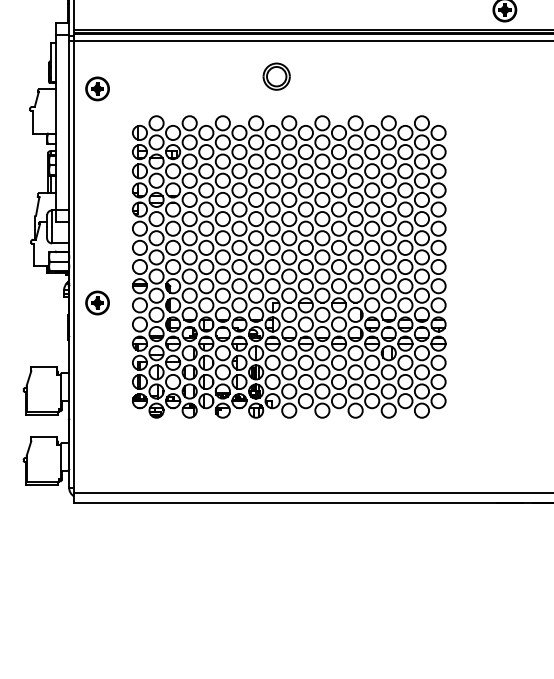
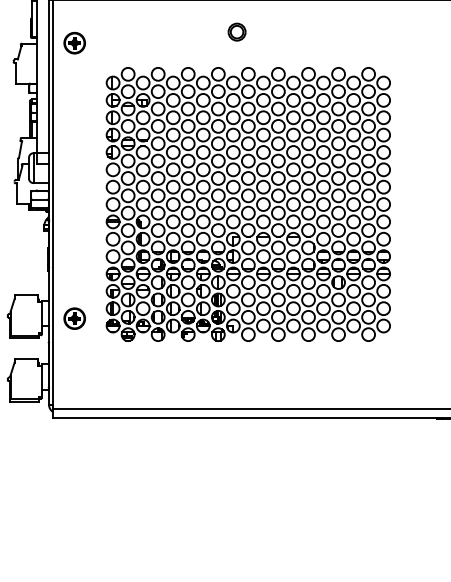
part: (276, 76) -> (236, 31), size x0.71
part: (97, 302) -> (74, 318), moved

